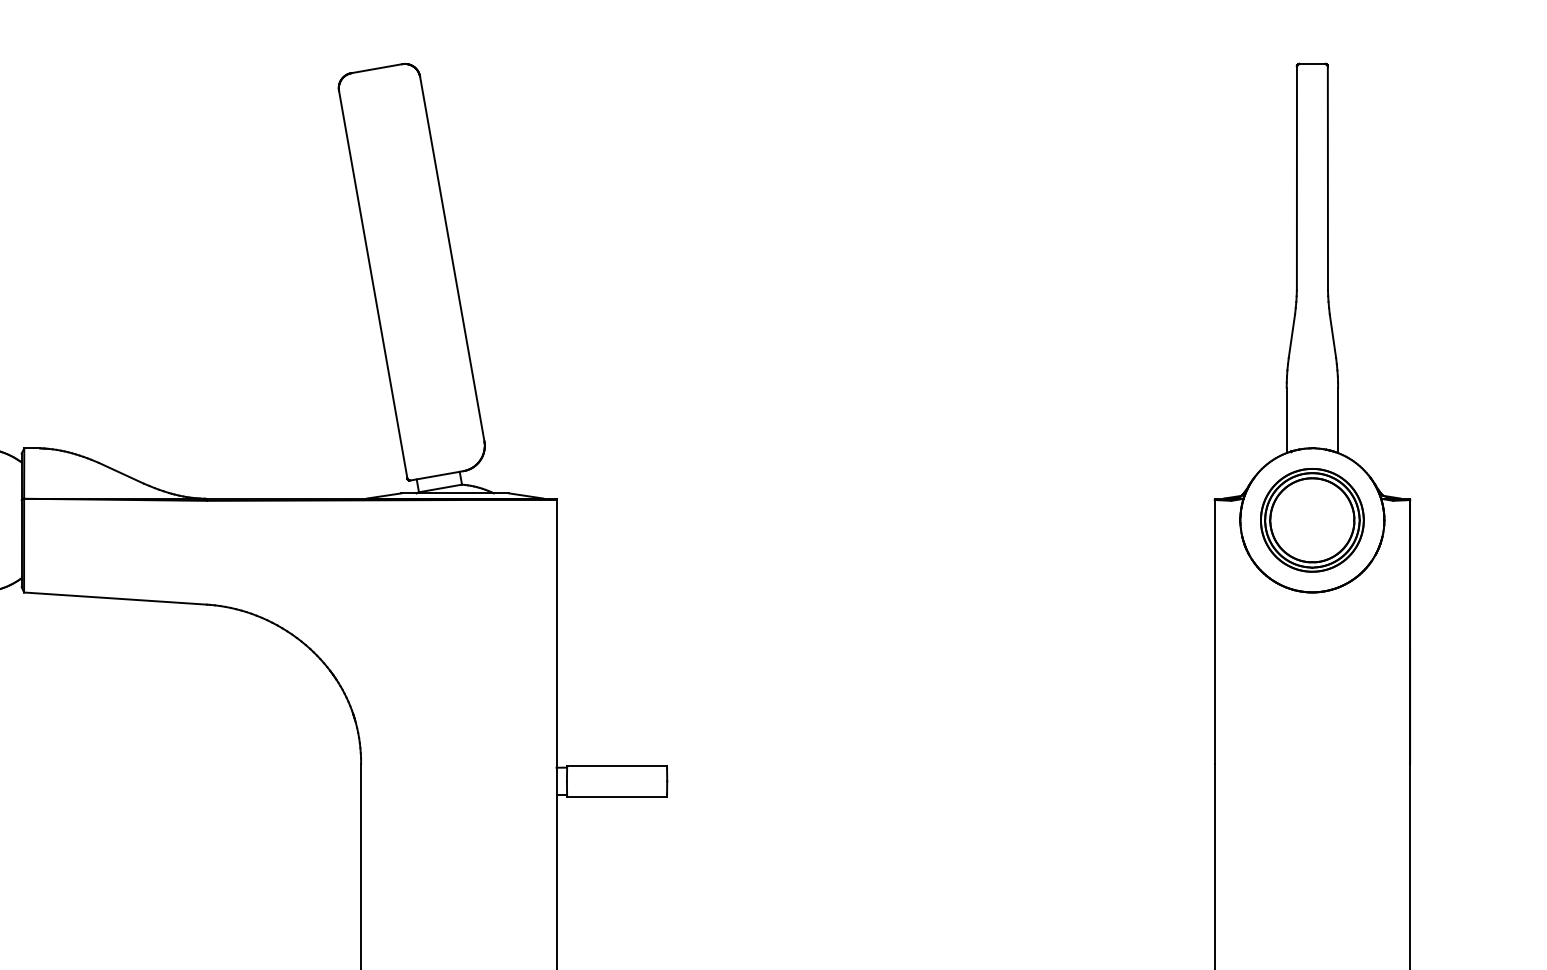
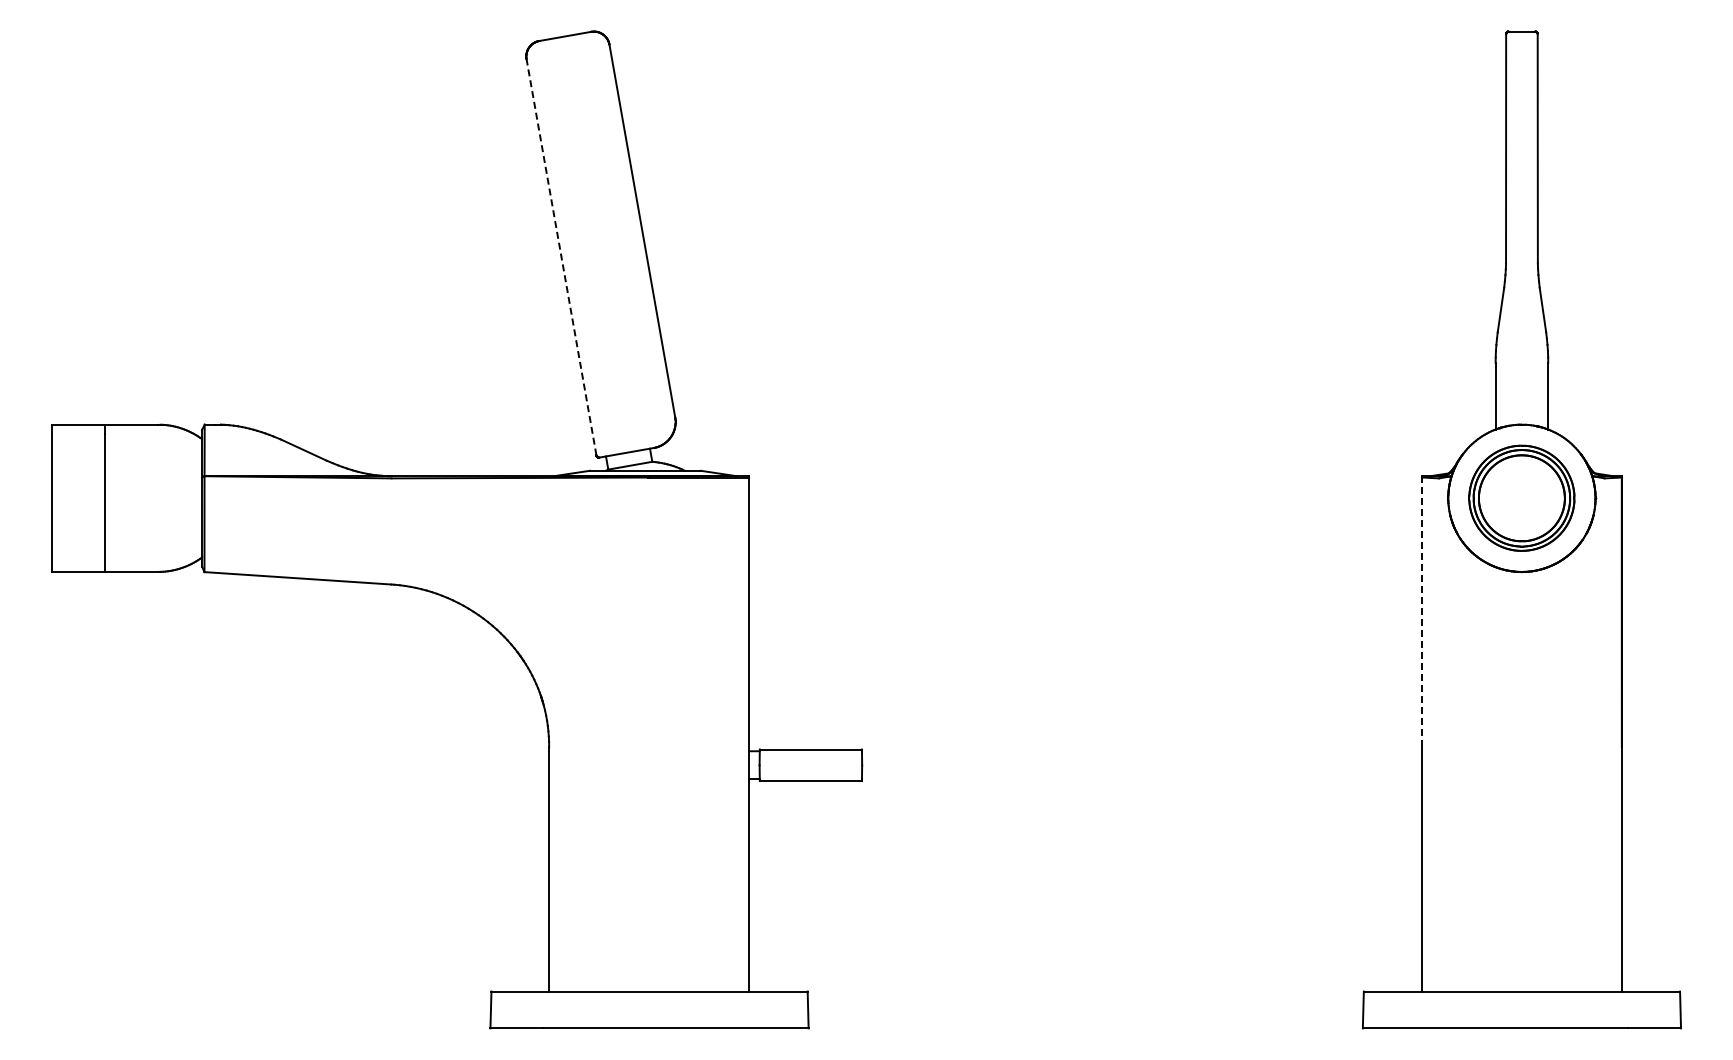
line: (373, 283) -> (561, 256), solid -> dashed
line: (1215, 632) -> (1422, 612), solid -> dashed

